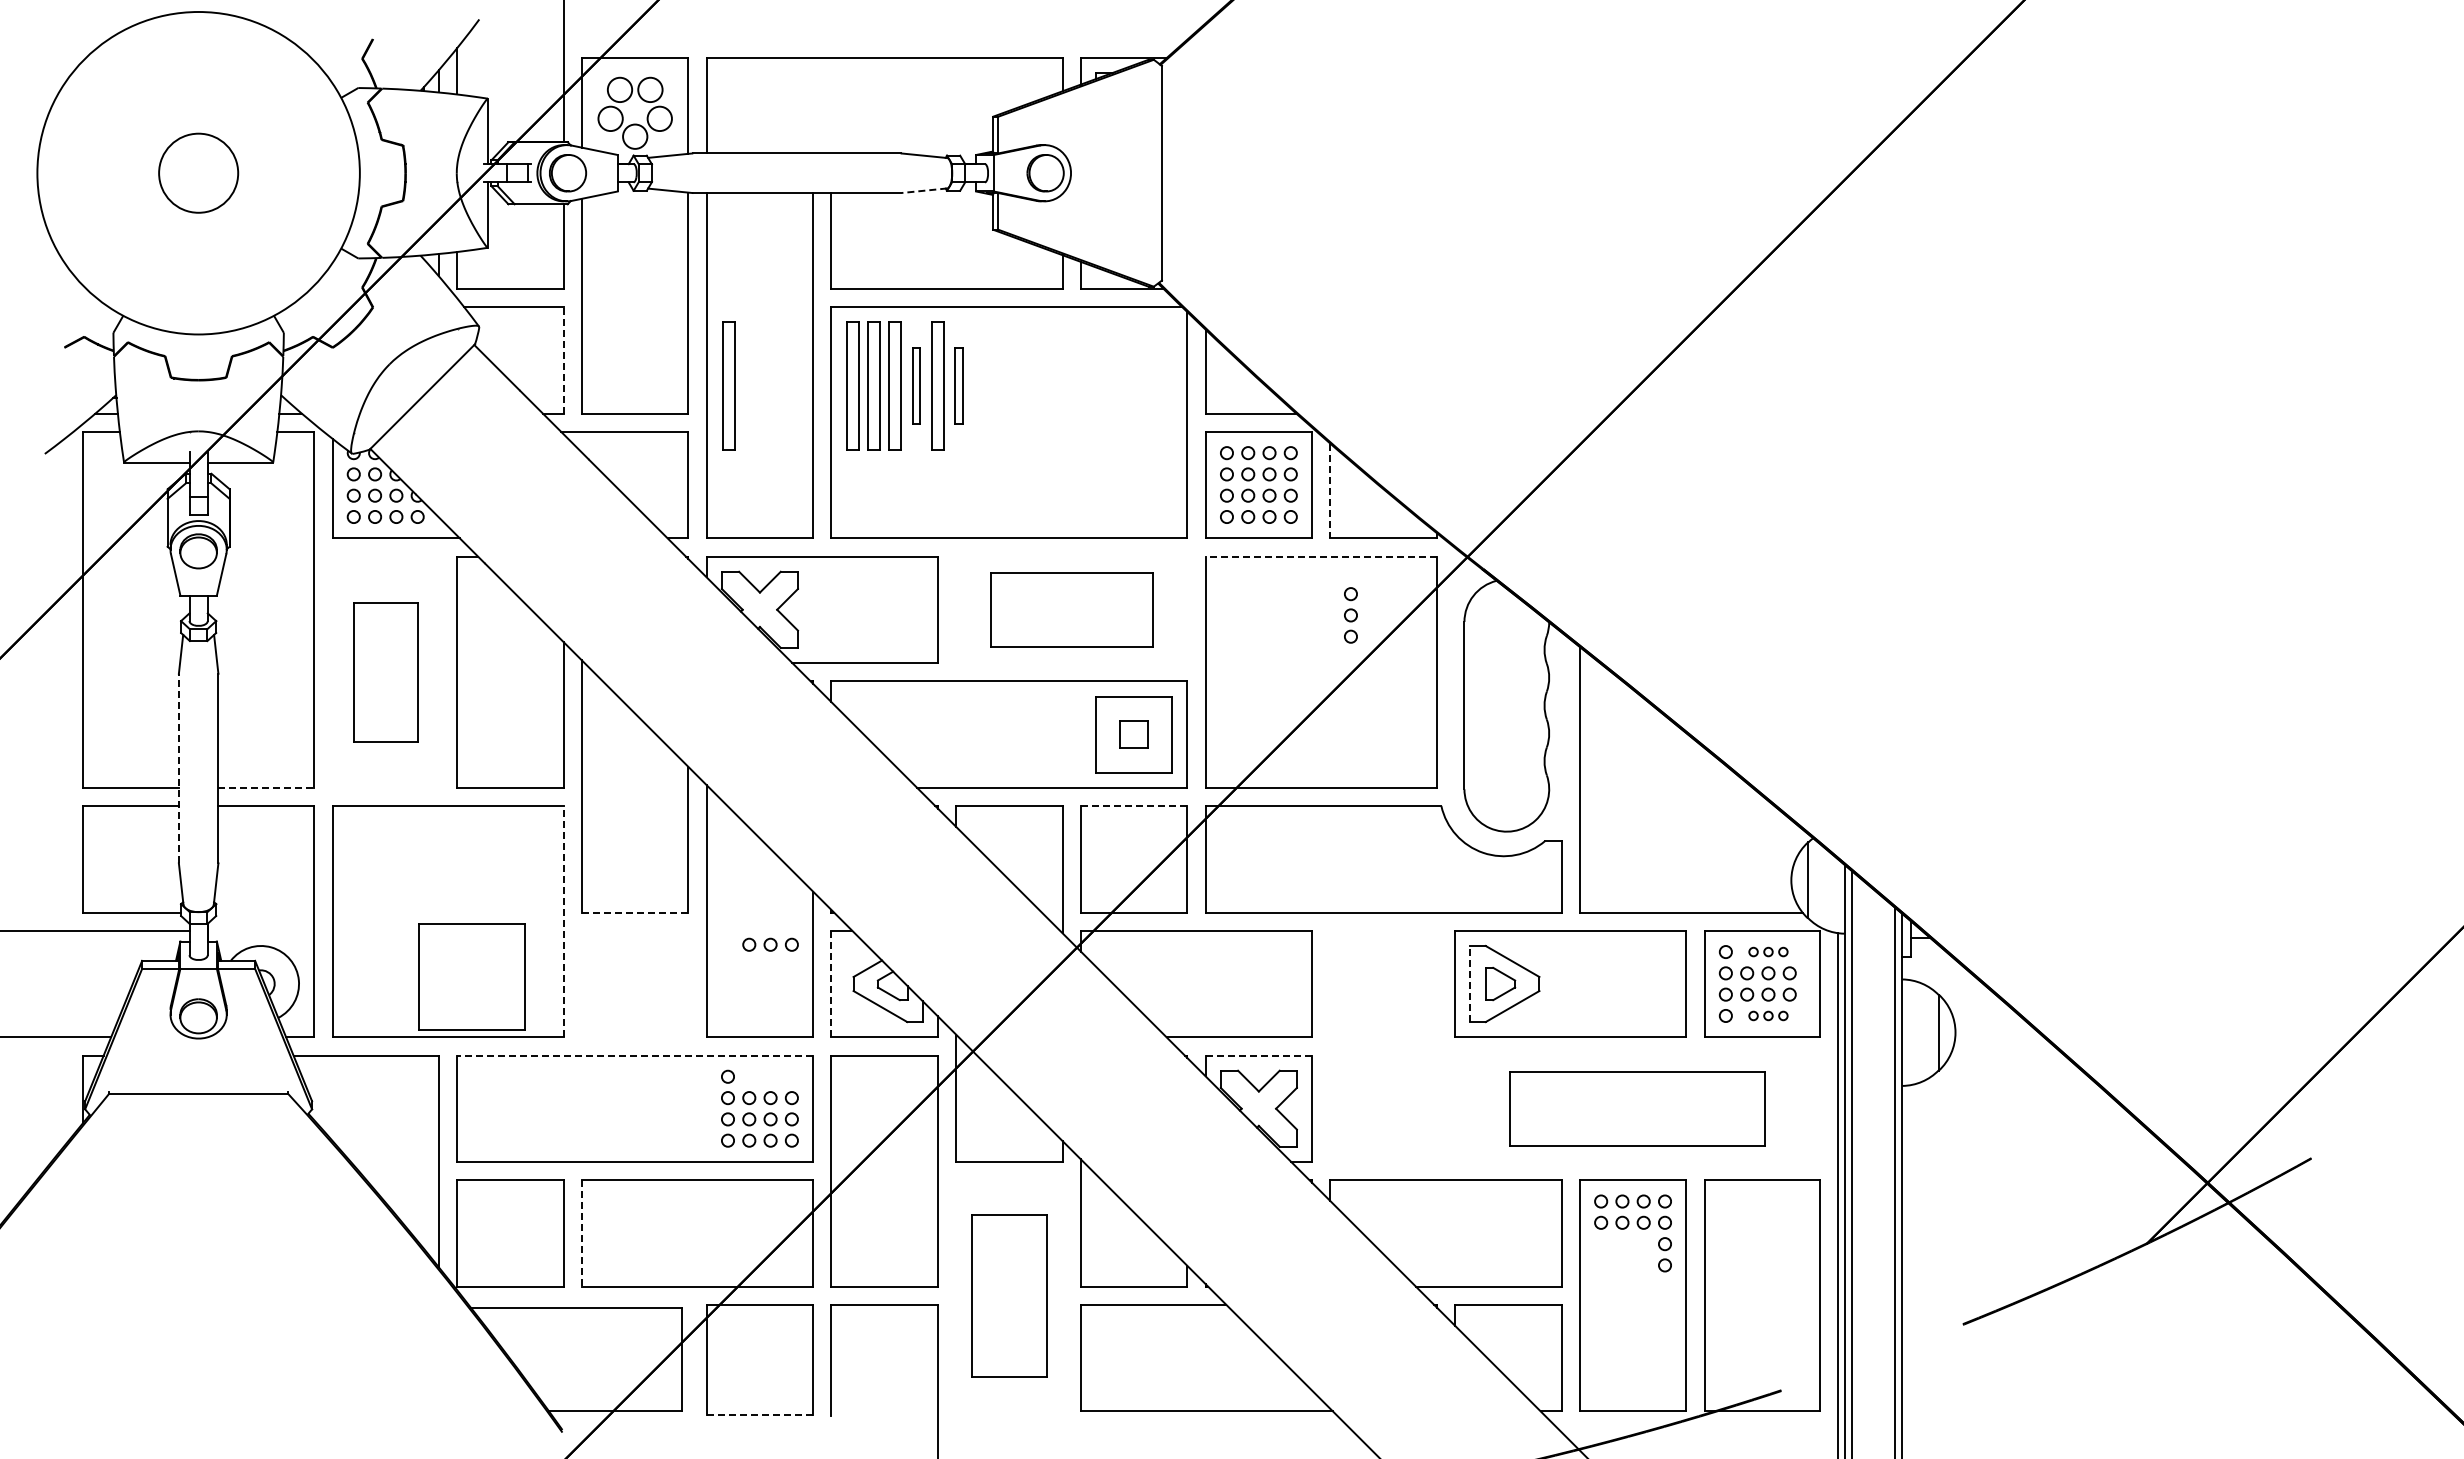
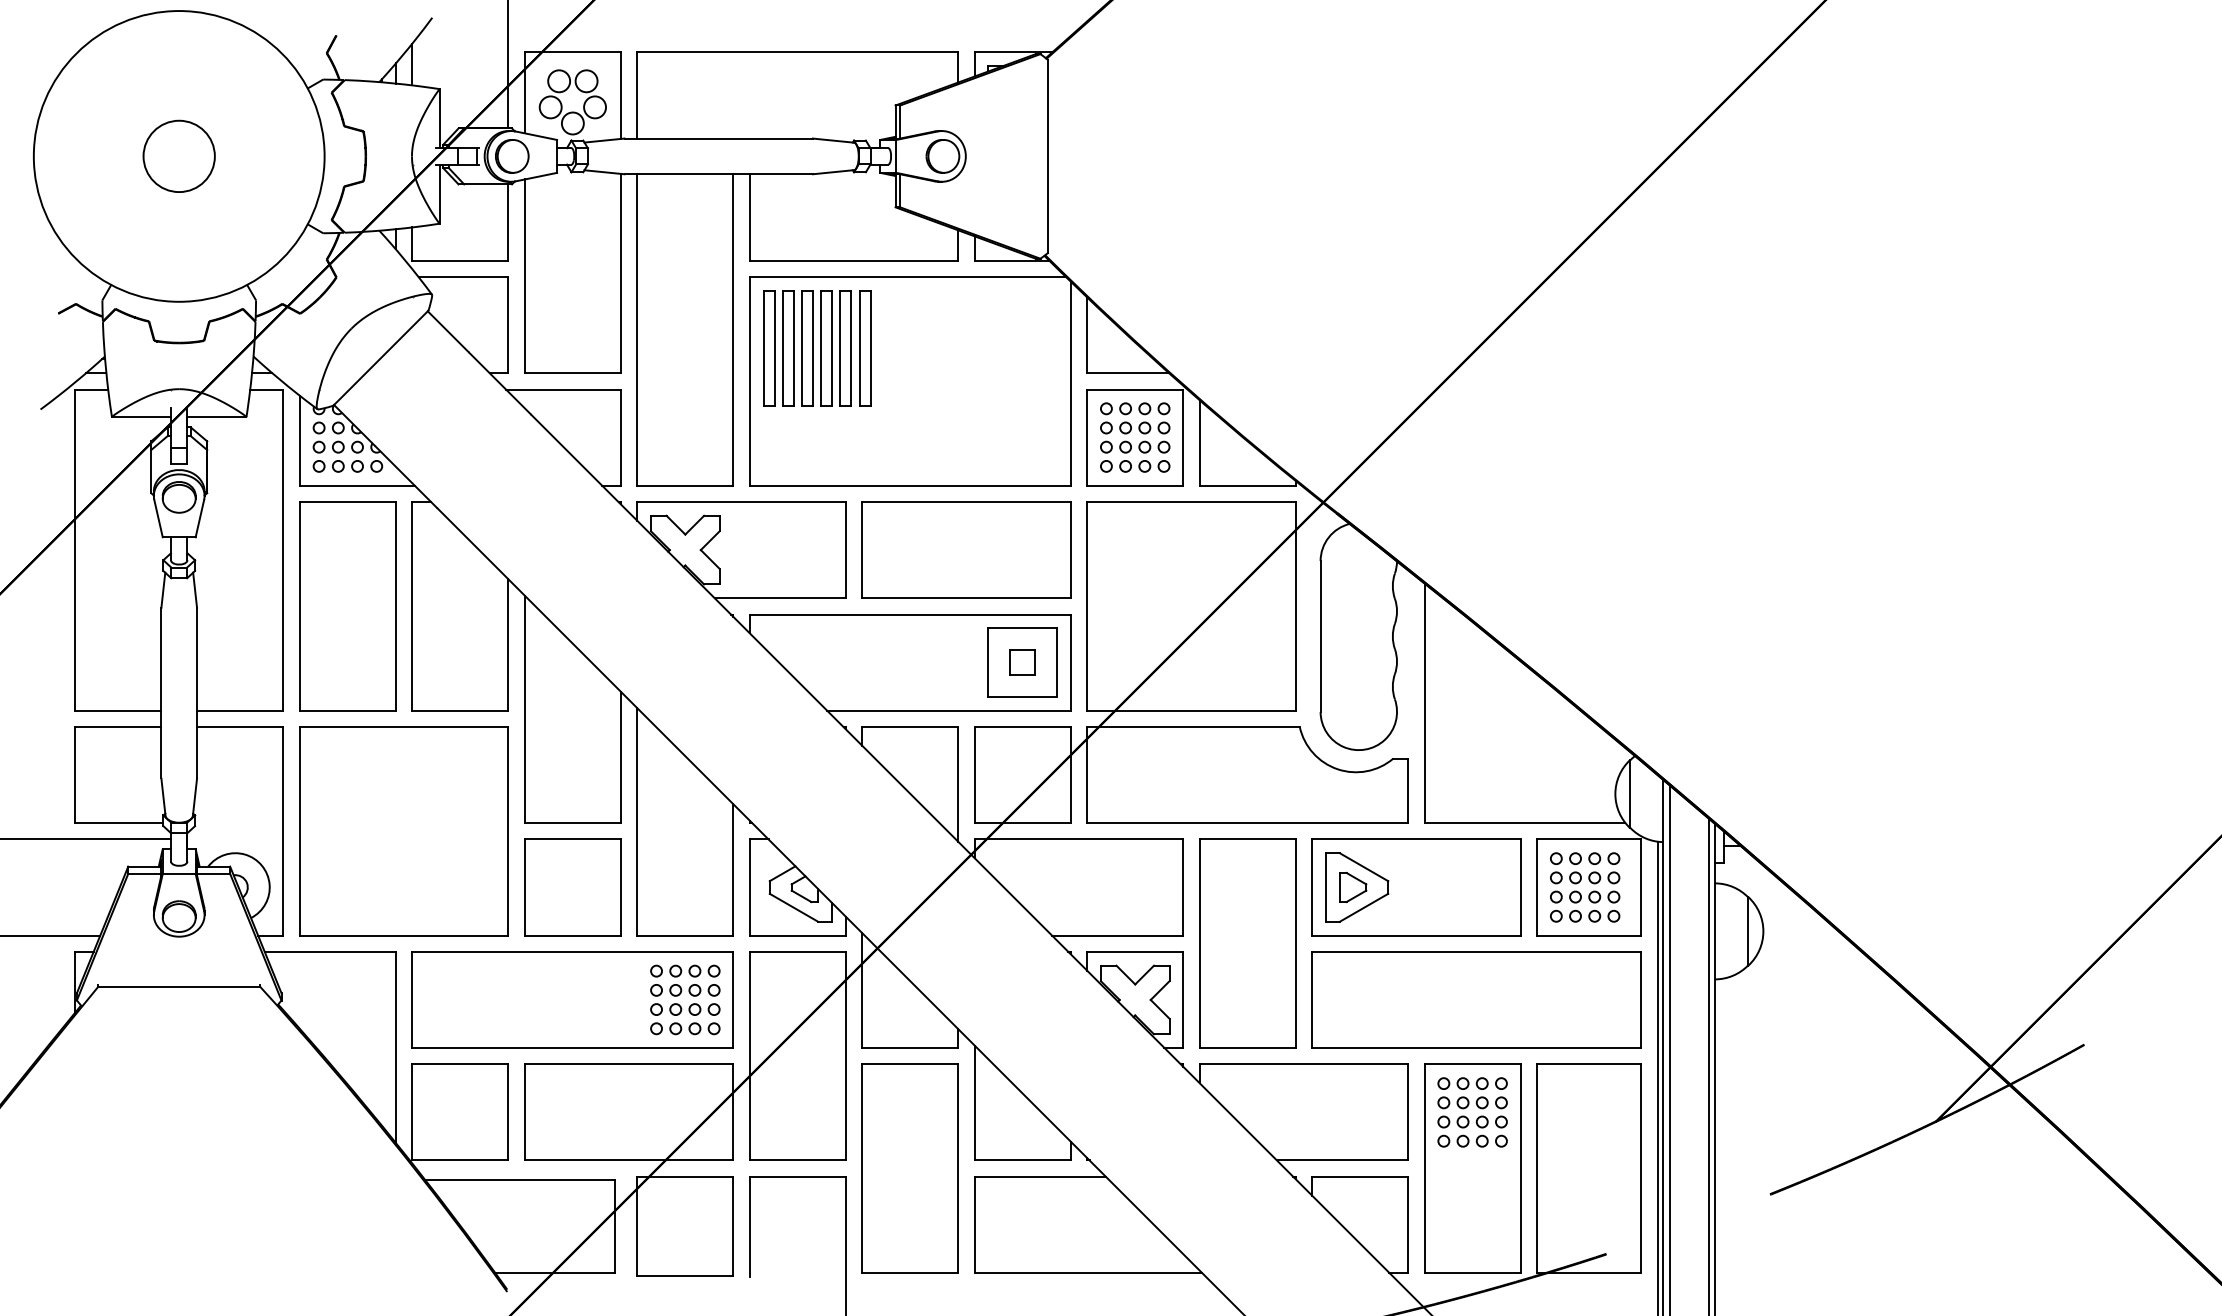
line: (924, 190) -> (833, 171), dashed -> solid
line: (563, 359) -> (508, 324), dashed -> solid
part: (728, 385) -> (656, 347), removed
part: (916, 385) -> (826, 347), size x1.67
part: (958, 385) -> (864, 347), size x1.67
line: (1330, 491) -> (1199, 443), dashed -> solid
line: (1321, 556) -> (1191, 502), dashed -> solid
part: (1071, 609) -> (966, 549), size x1.43
part: (1350, 615) -> (1217, 555), removed
part: (385, 672) -> (347, 606), size x1.67
line: (178, 768) -> (161, 693), dashed -> solid
line: (266, 787) -> (240, 710), dashed -> solid
line: (1133, 806) -> (1022, 727), dashed -> solid
line: (635, 912) -> (573, 823), dashed -> solid
line: (563, 921) -> (508, 831), dashed -> solid
part: (770, 944) -> (694, 970), moved
part: (1768, 951) -> (1594, 858), size x1.43
part: (471, 976) -> (572, 887), moved
line: (1470, 983) -> (1326, 887), dashed -> solid
line: (831, 984) -> (749, 887), dashed -> solid
part: (1768, 1015) -> (1594, 915), size x1.43
part: (1383, 1046) -> (1247, 943), added
line: (635, 1055) -> (573, 951), dashed -> solid
line: (1258, 1055) -> (1134, 951), dashed -> solid
part: (1637, 1108) -> (1476, 999), size x1.43
line: (581, 1233) -> (524, 1112), dashed -> solid
part: (1622, 1254) -> (1463, 1131), added
part: (1009, 1295) -> (910, 1168), size x1.43
line: (760, 1414) -> (685, 1275), dashed -> solid

